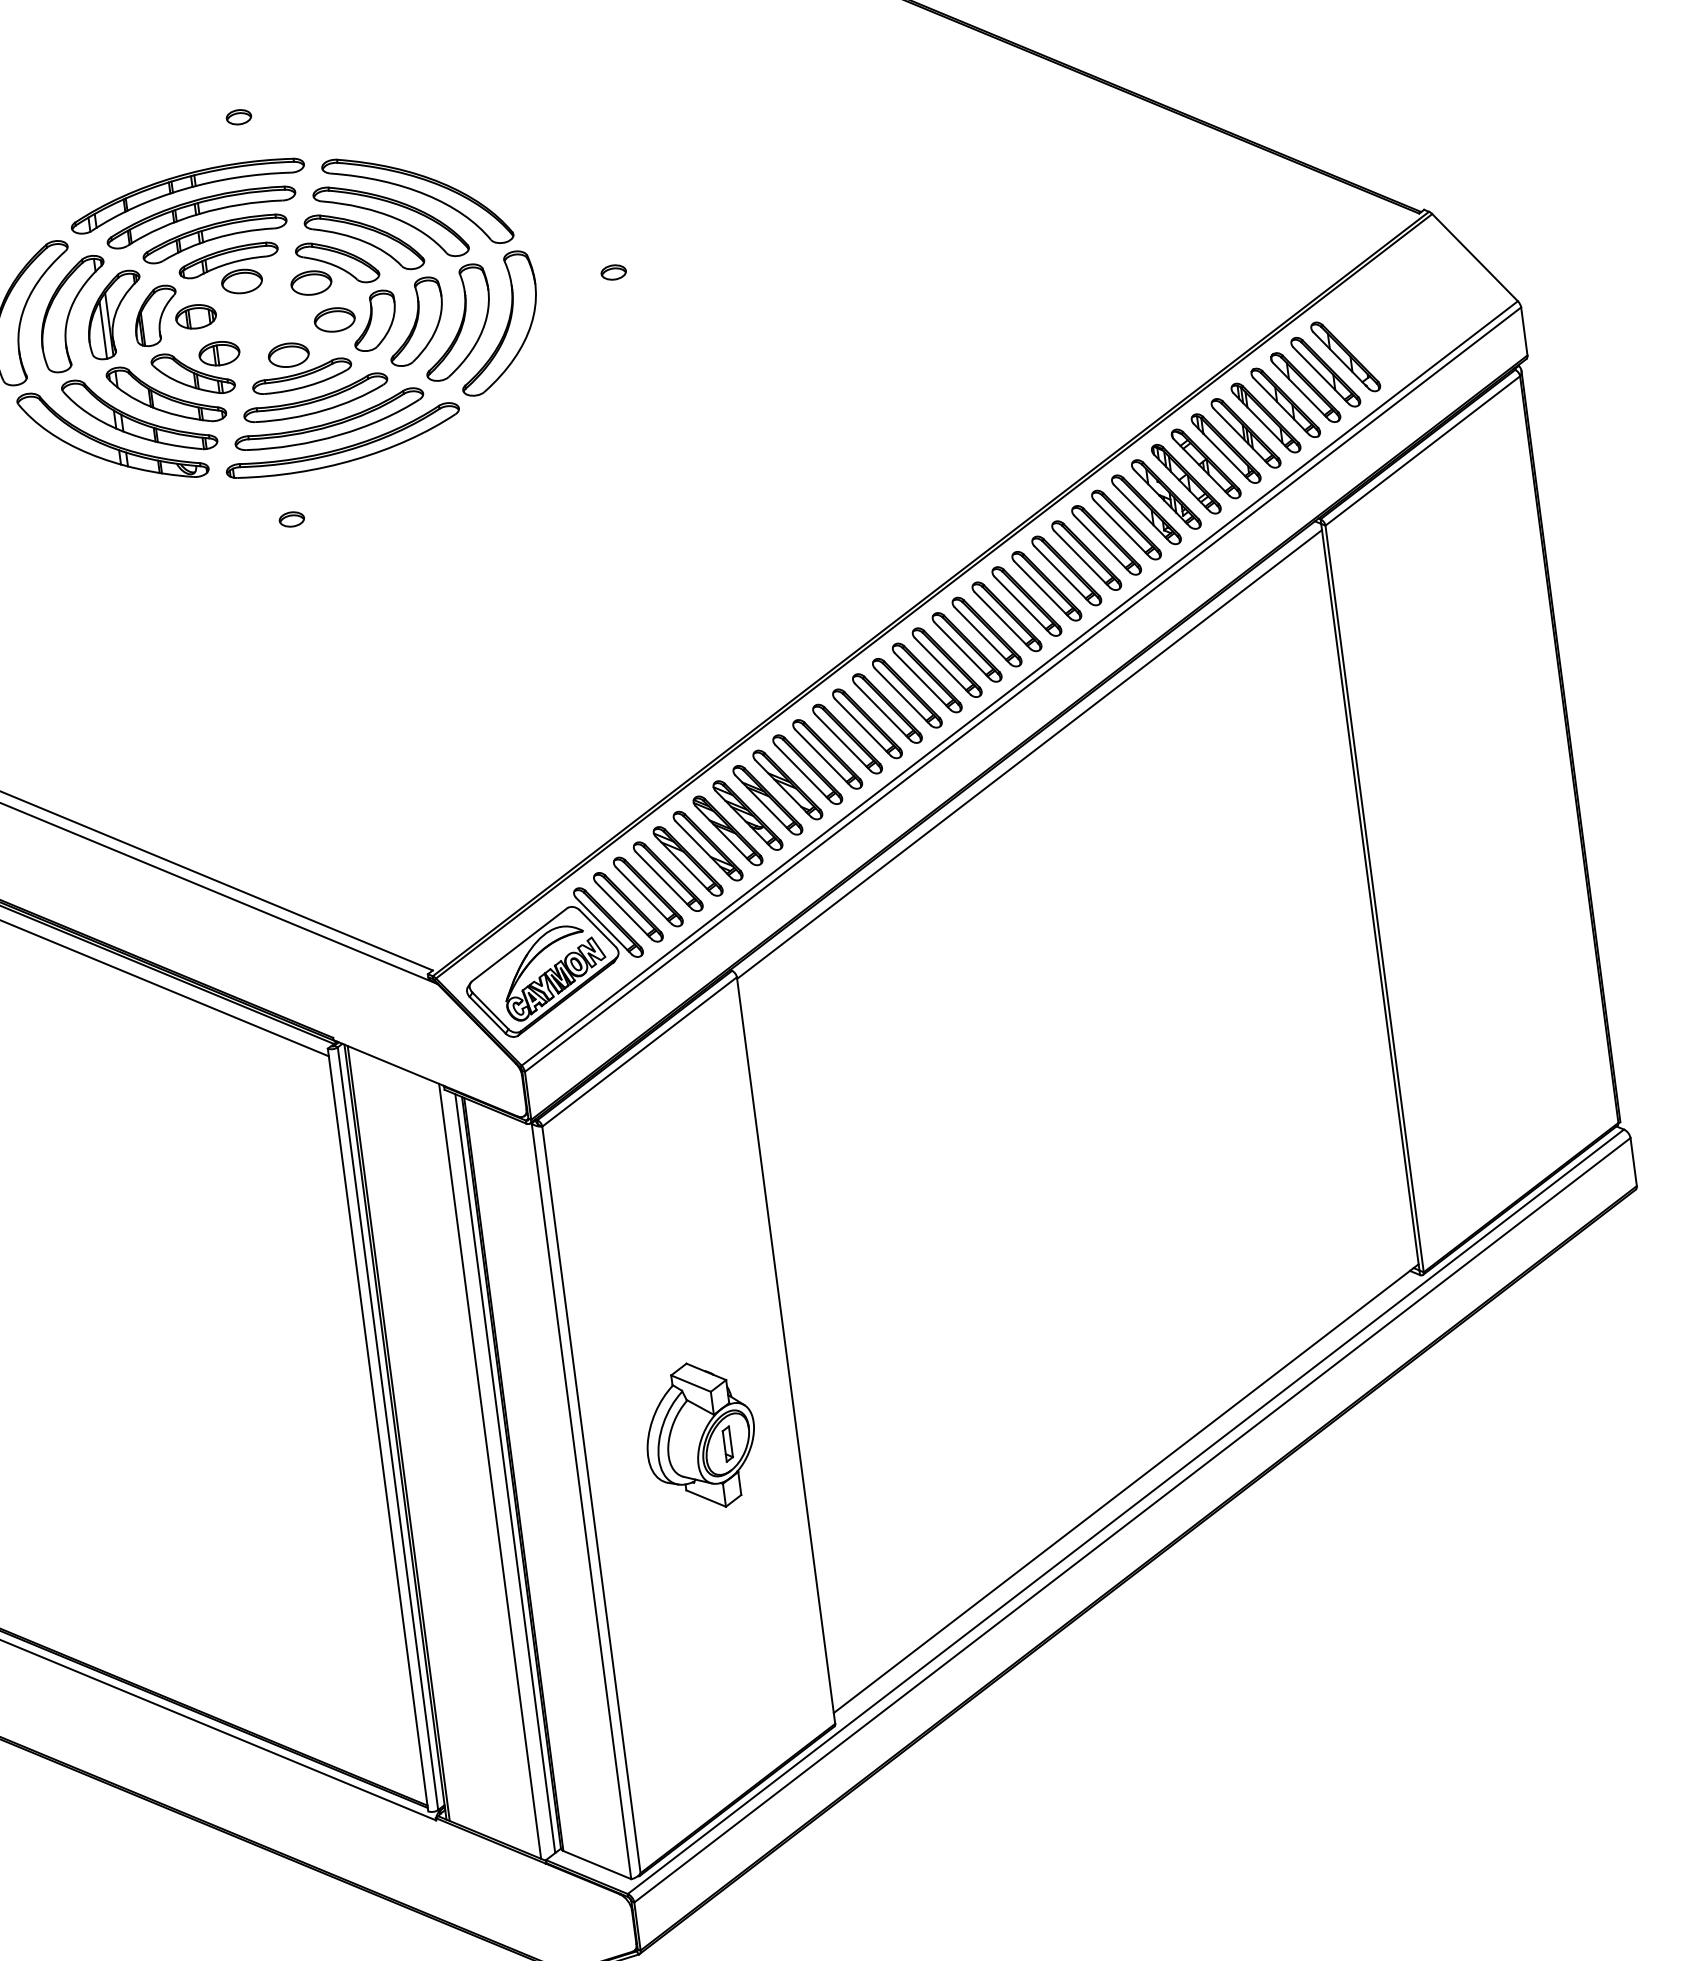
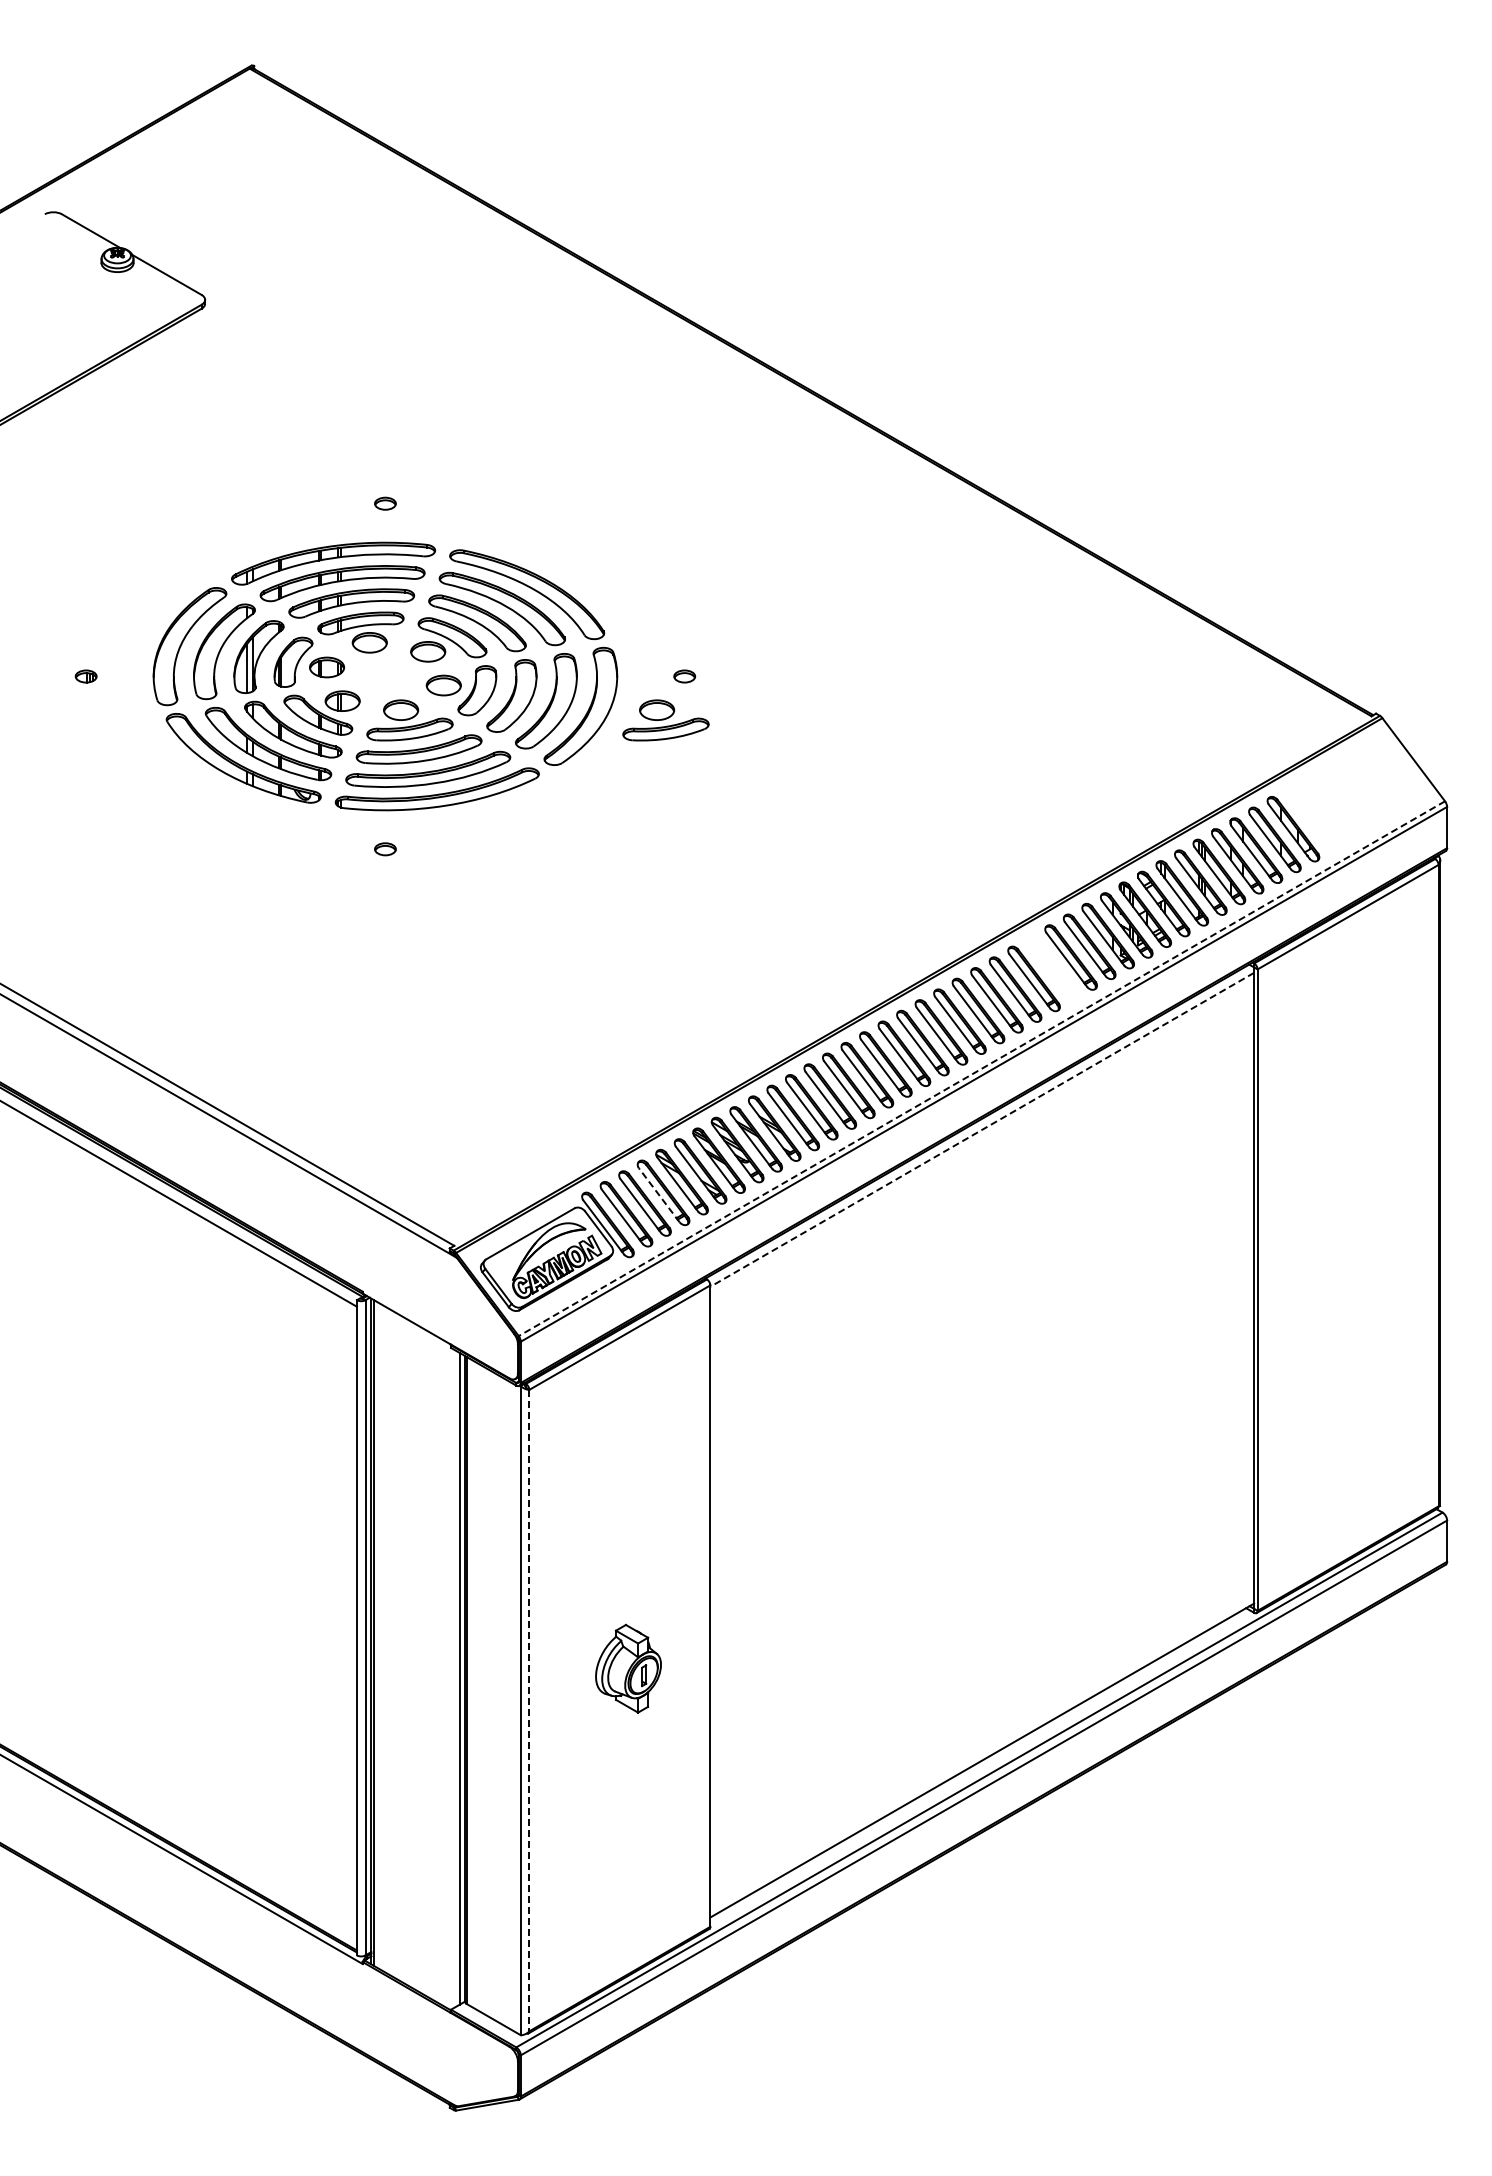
part: (598, 326) -> (665, 720), added
part: (1086, 556) -> (1052, 968), removed
line: (1019, 683) -> (981, 1068), solid -> dashed
line: (1029, 754) -> (982, 1129), solid -> dashed
line: (663, 880) -> (659, 1195), solid -> dashed
part: (700, 1435) -> (628, 1668), size x0.7
line: (490, 1471) -> (447, 1675), removed
line: (591, 1499) -> (529, 1710), solid -> dashed

